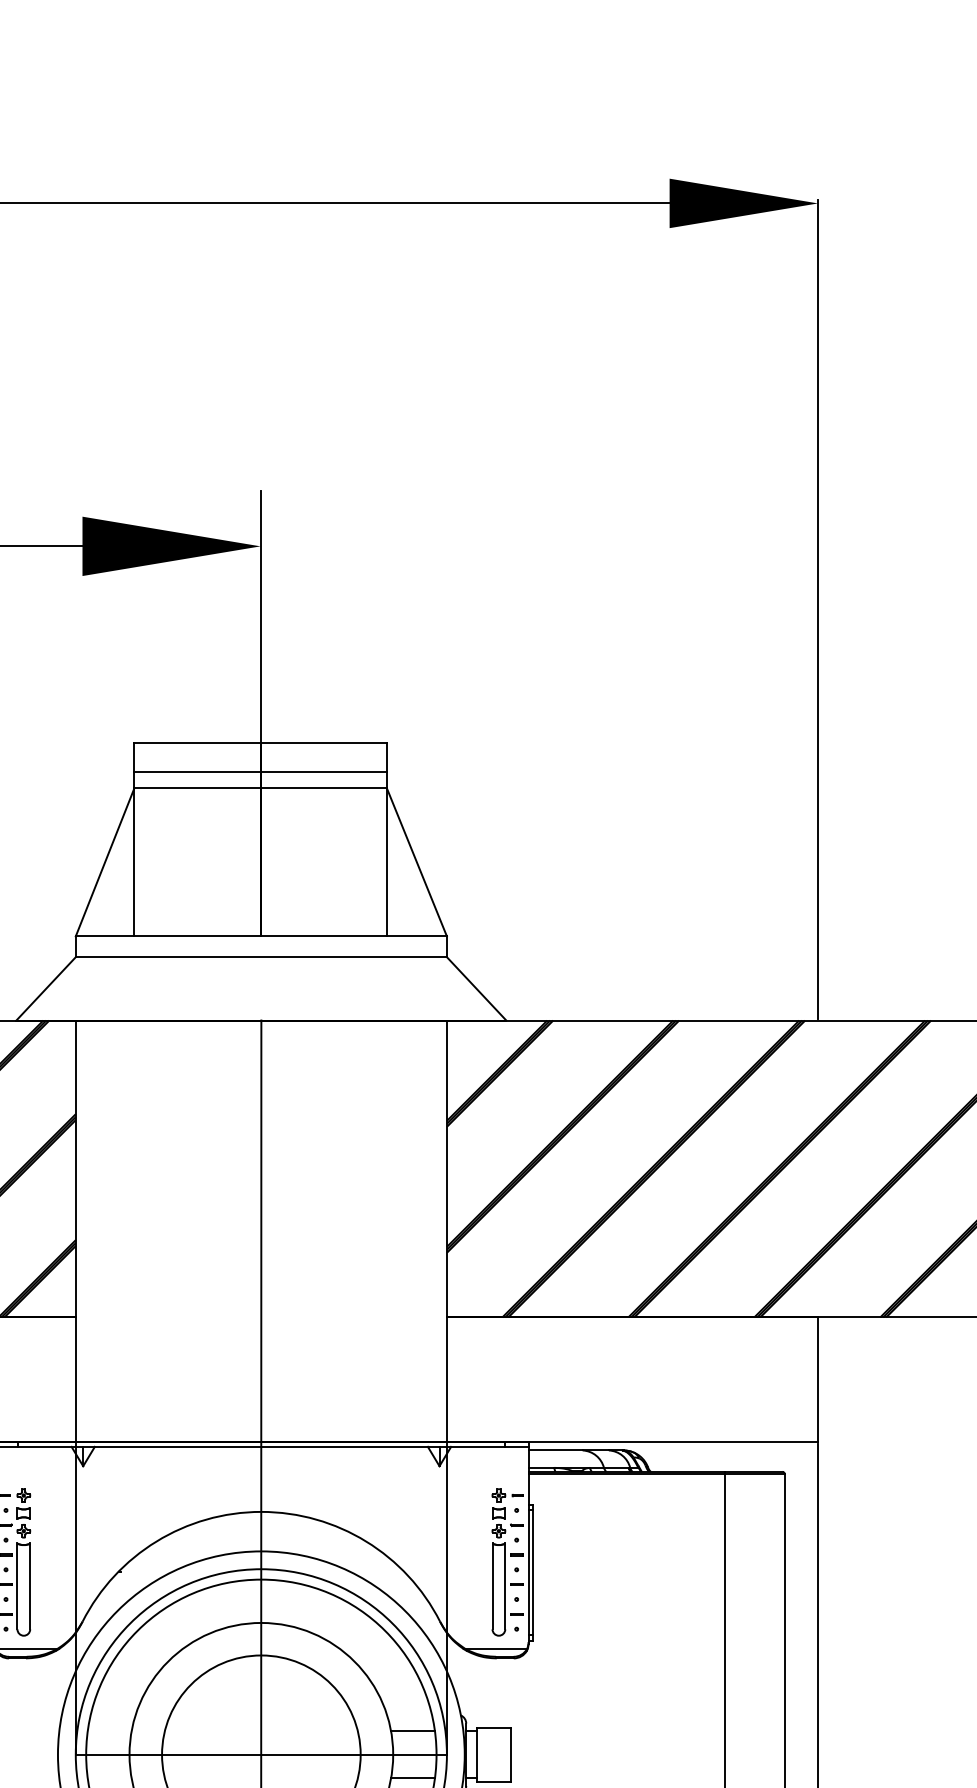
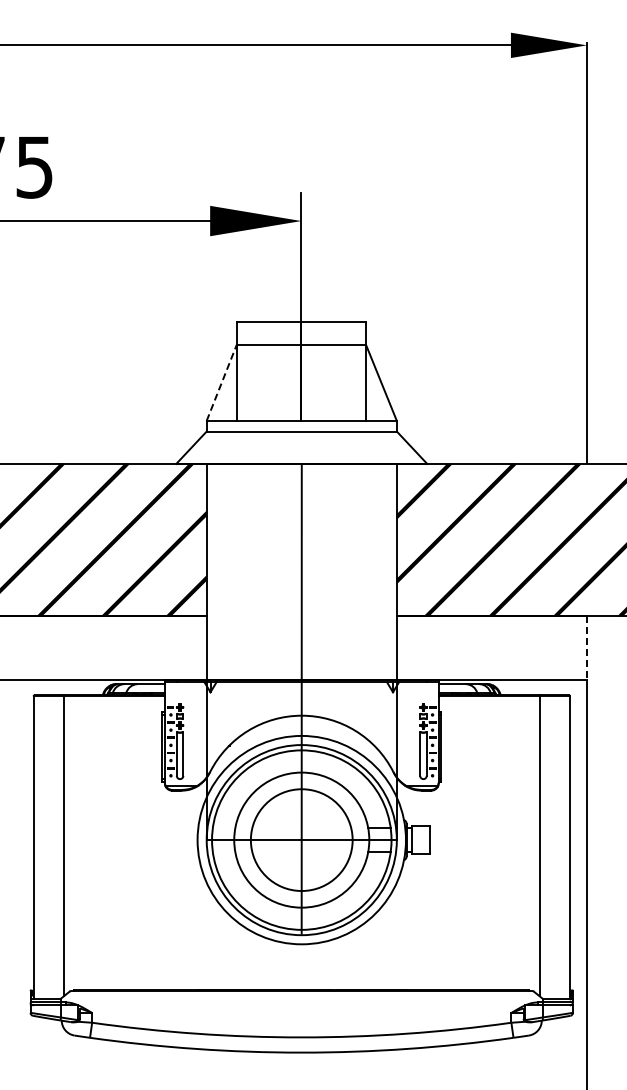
line: (260, 771) -> (301, 336), removed
line: (104, 861) -> (221, 382), solid -> dashed
line: (817, 1380) -> (586, 648), solid -> dashed

